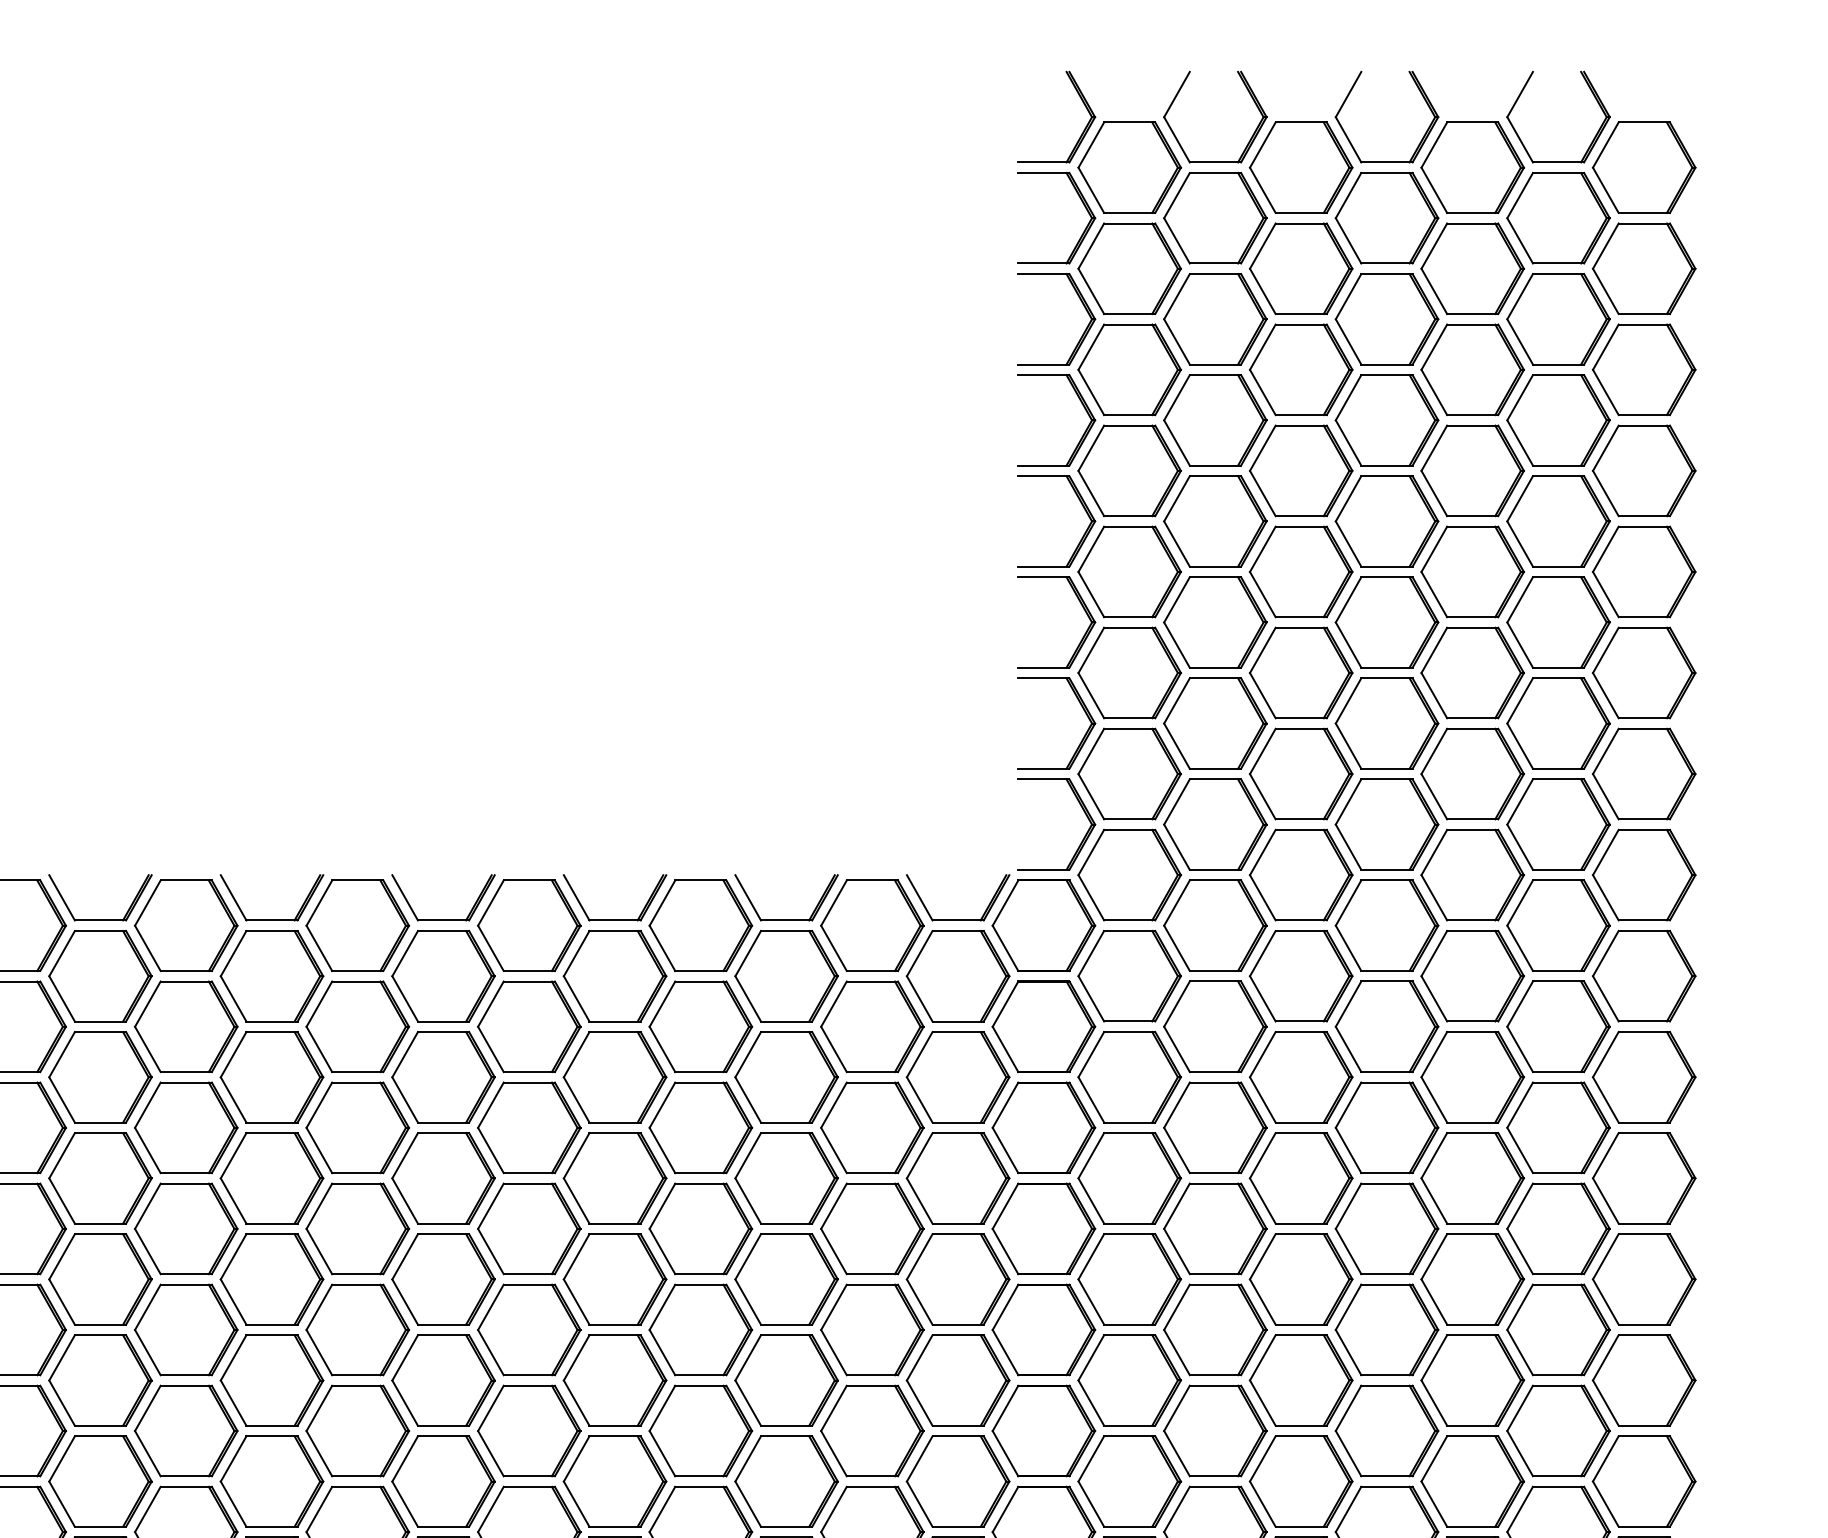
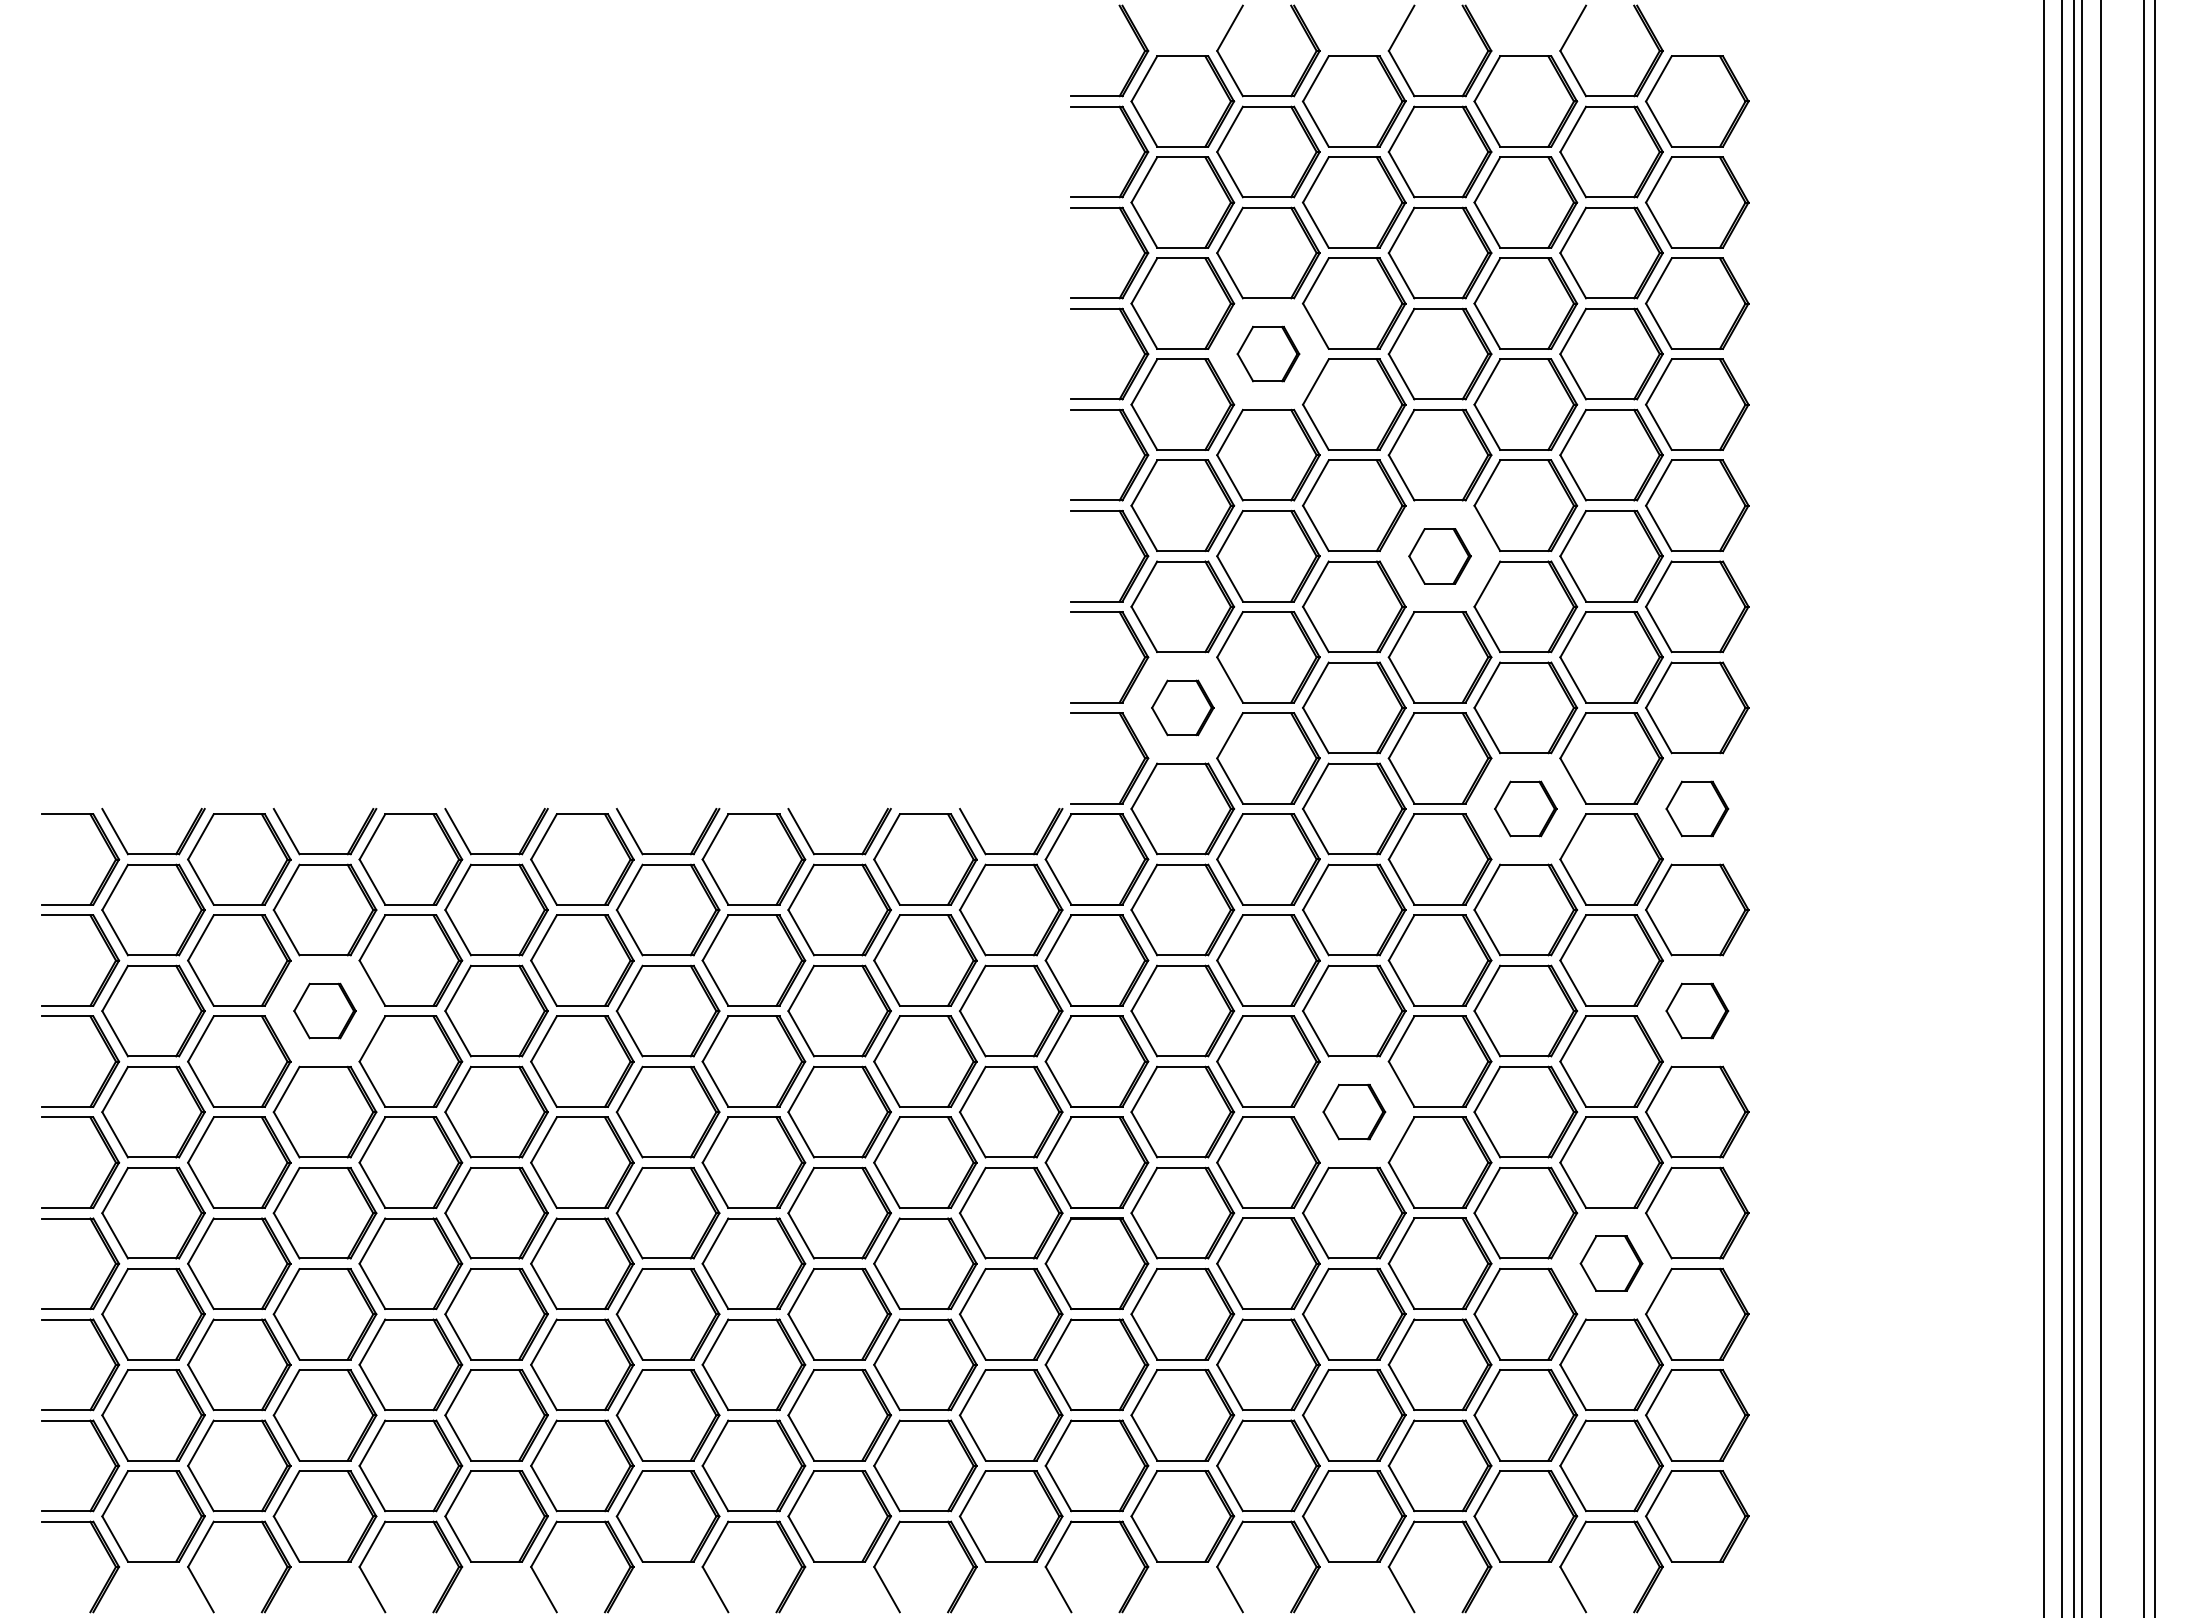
part: (1215, 419) -> (1268, 353), size x0.6
part: (1386, 622) -> (1439, 556), size x0.6
part: (1129, 773) -> (1182, 707), size x0.6
part: (1472, 874) -> (1525, 808), size x0.6
part: (1644, 874) -> (1697, 808), size x0.6
part: (271, 1076) -> (324, 1010), size x0.6
part: (1644, 1076) -> (1697, 1010), size x0.6
part: (1301, 1177) -> (1354, 1111), size x0.6
part: (1558, 1329) -> (1611, 1263), size x0.6

